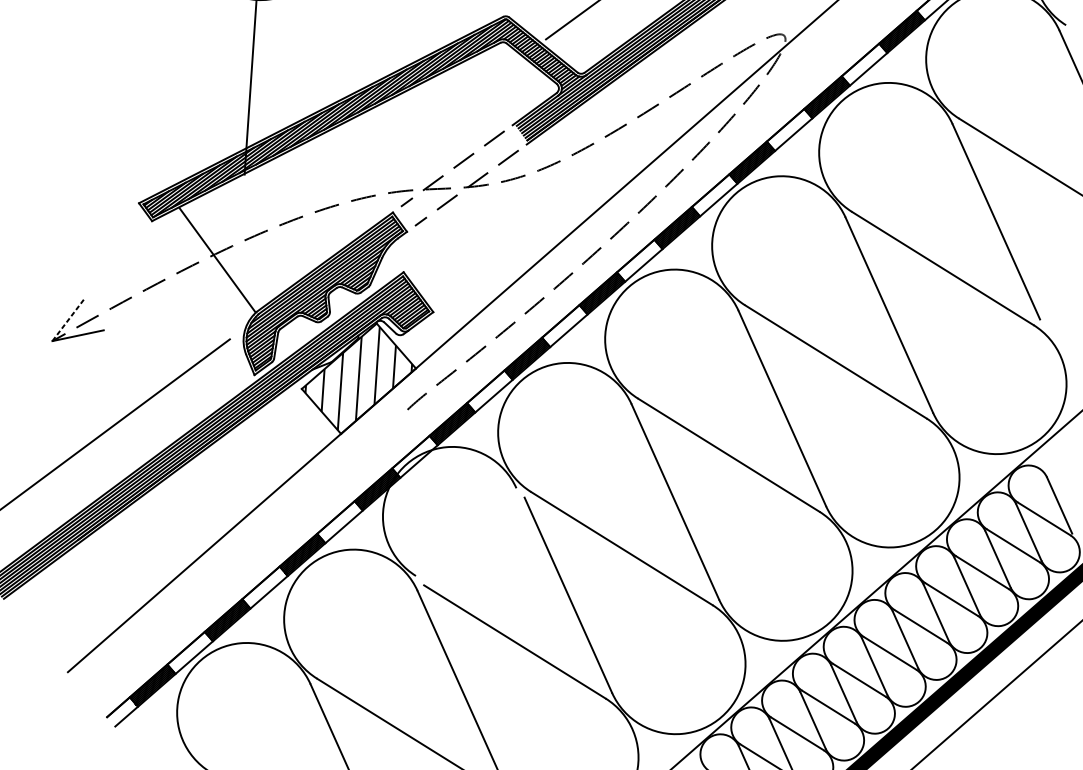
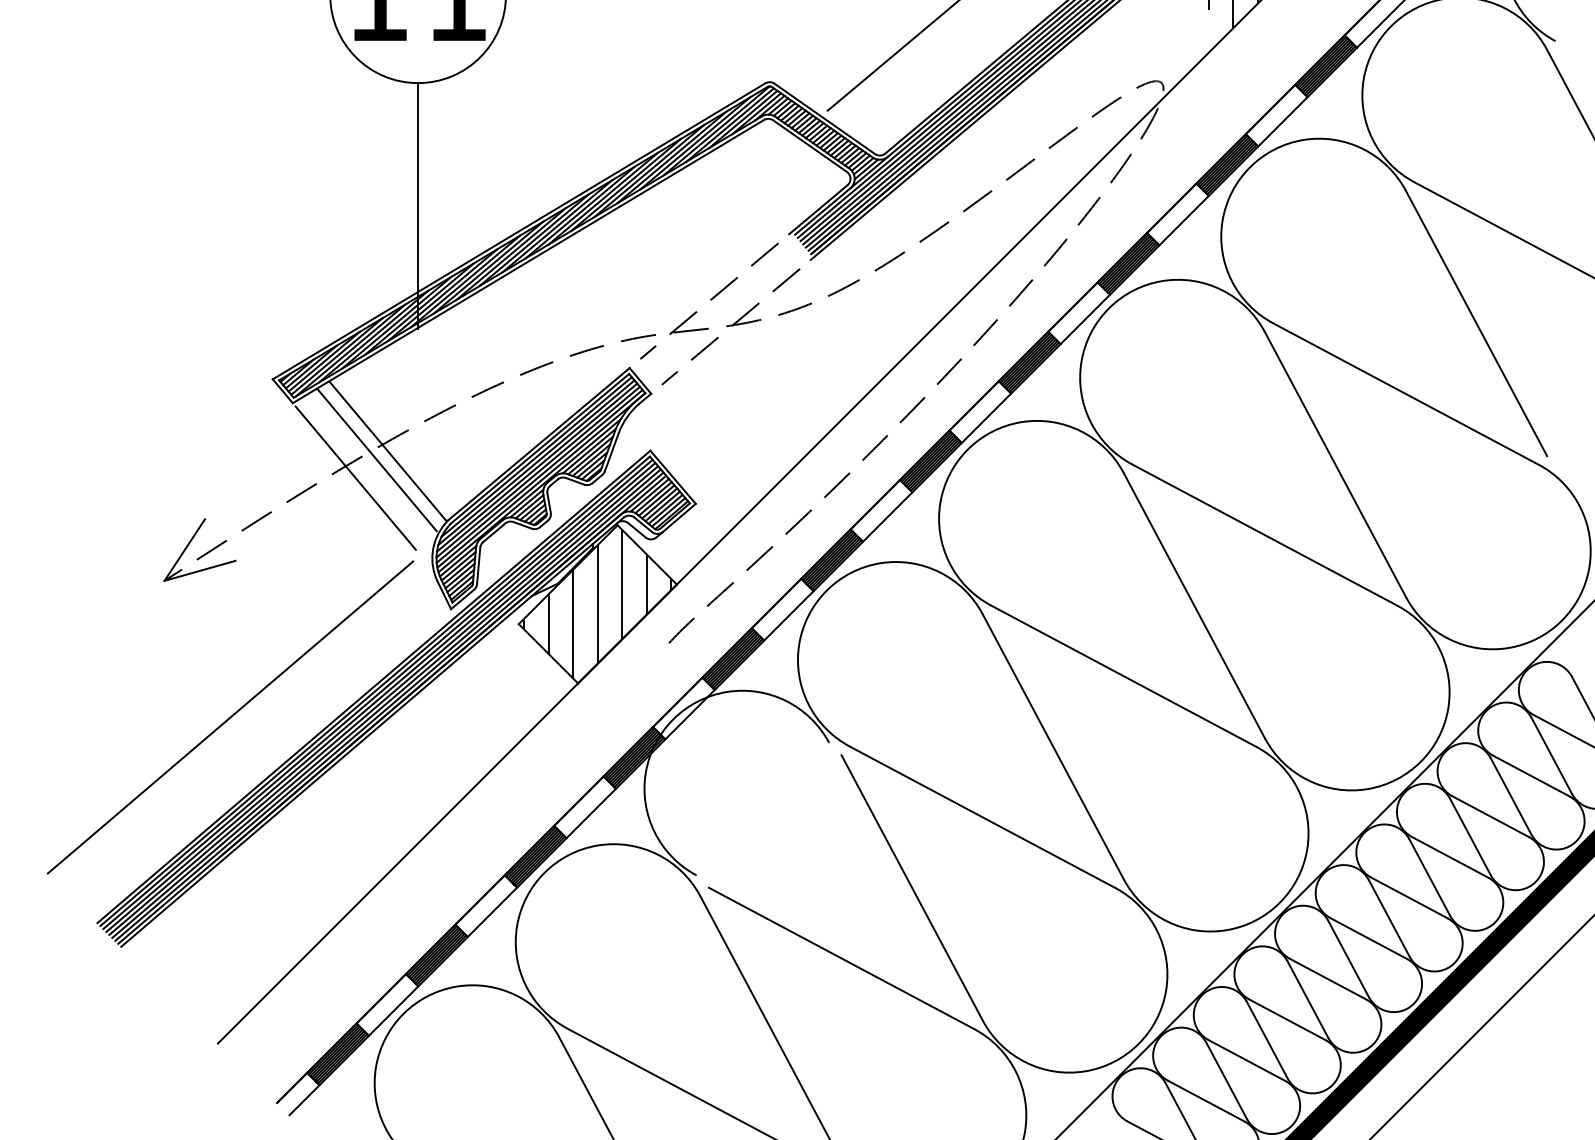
line: (209, 265) -> (377, 459), added
line: (193, 276) -> (355, 477), added
line: (68, 320) -> (184, 550), dashed -> solid

